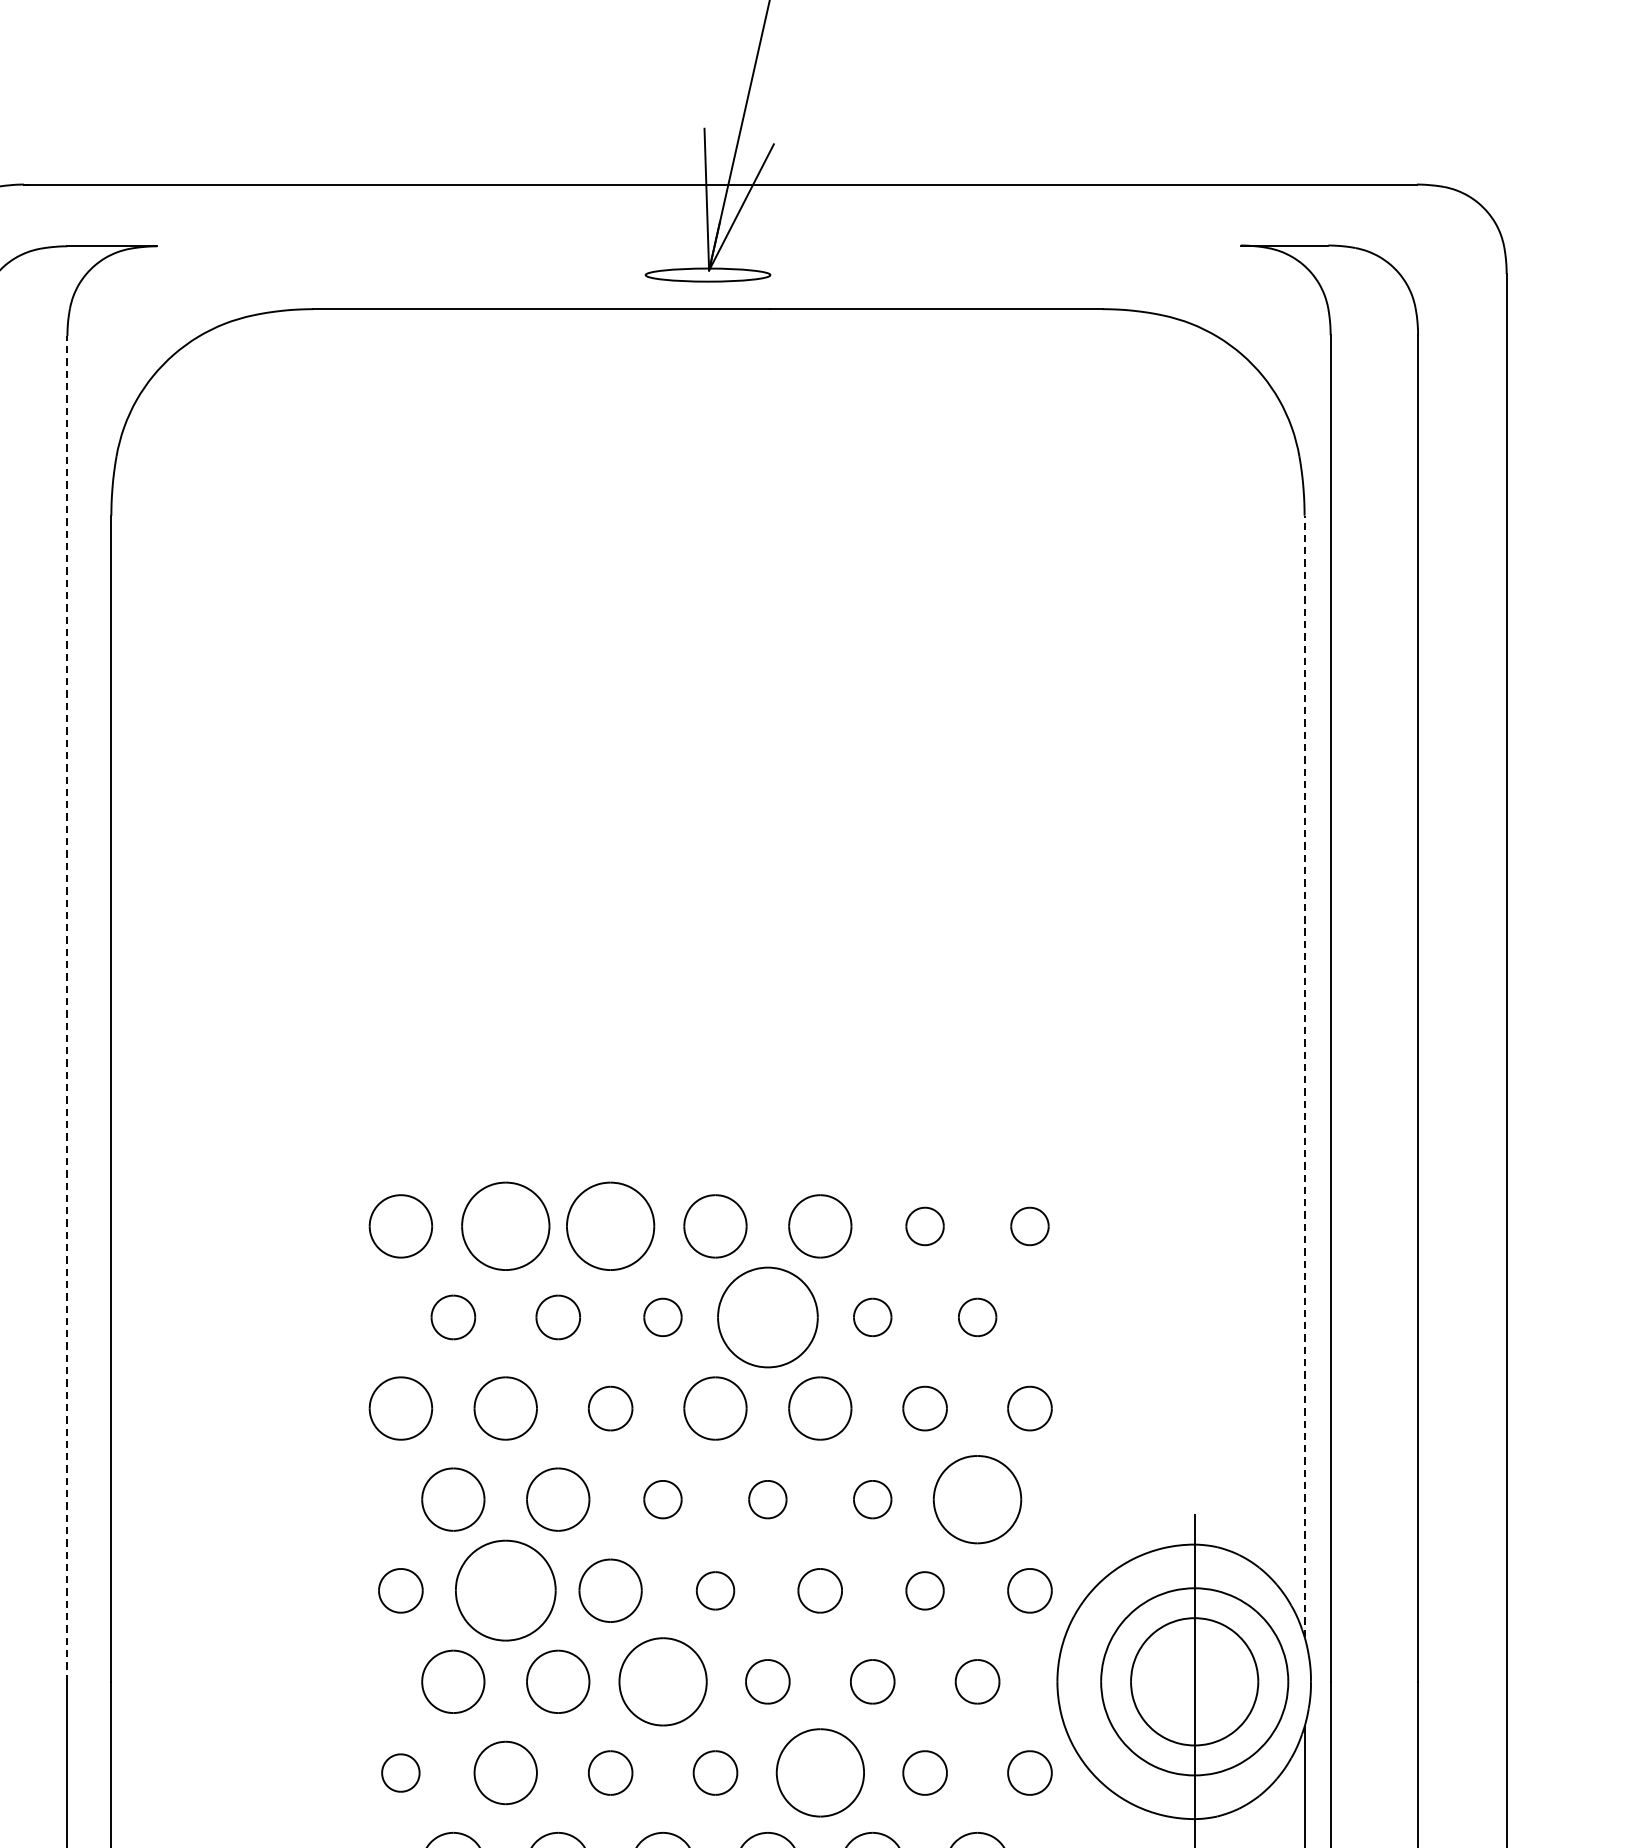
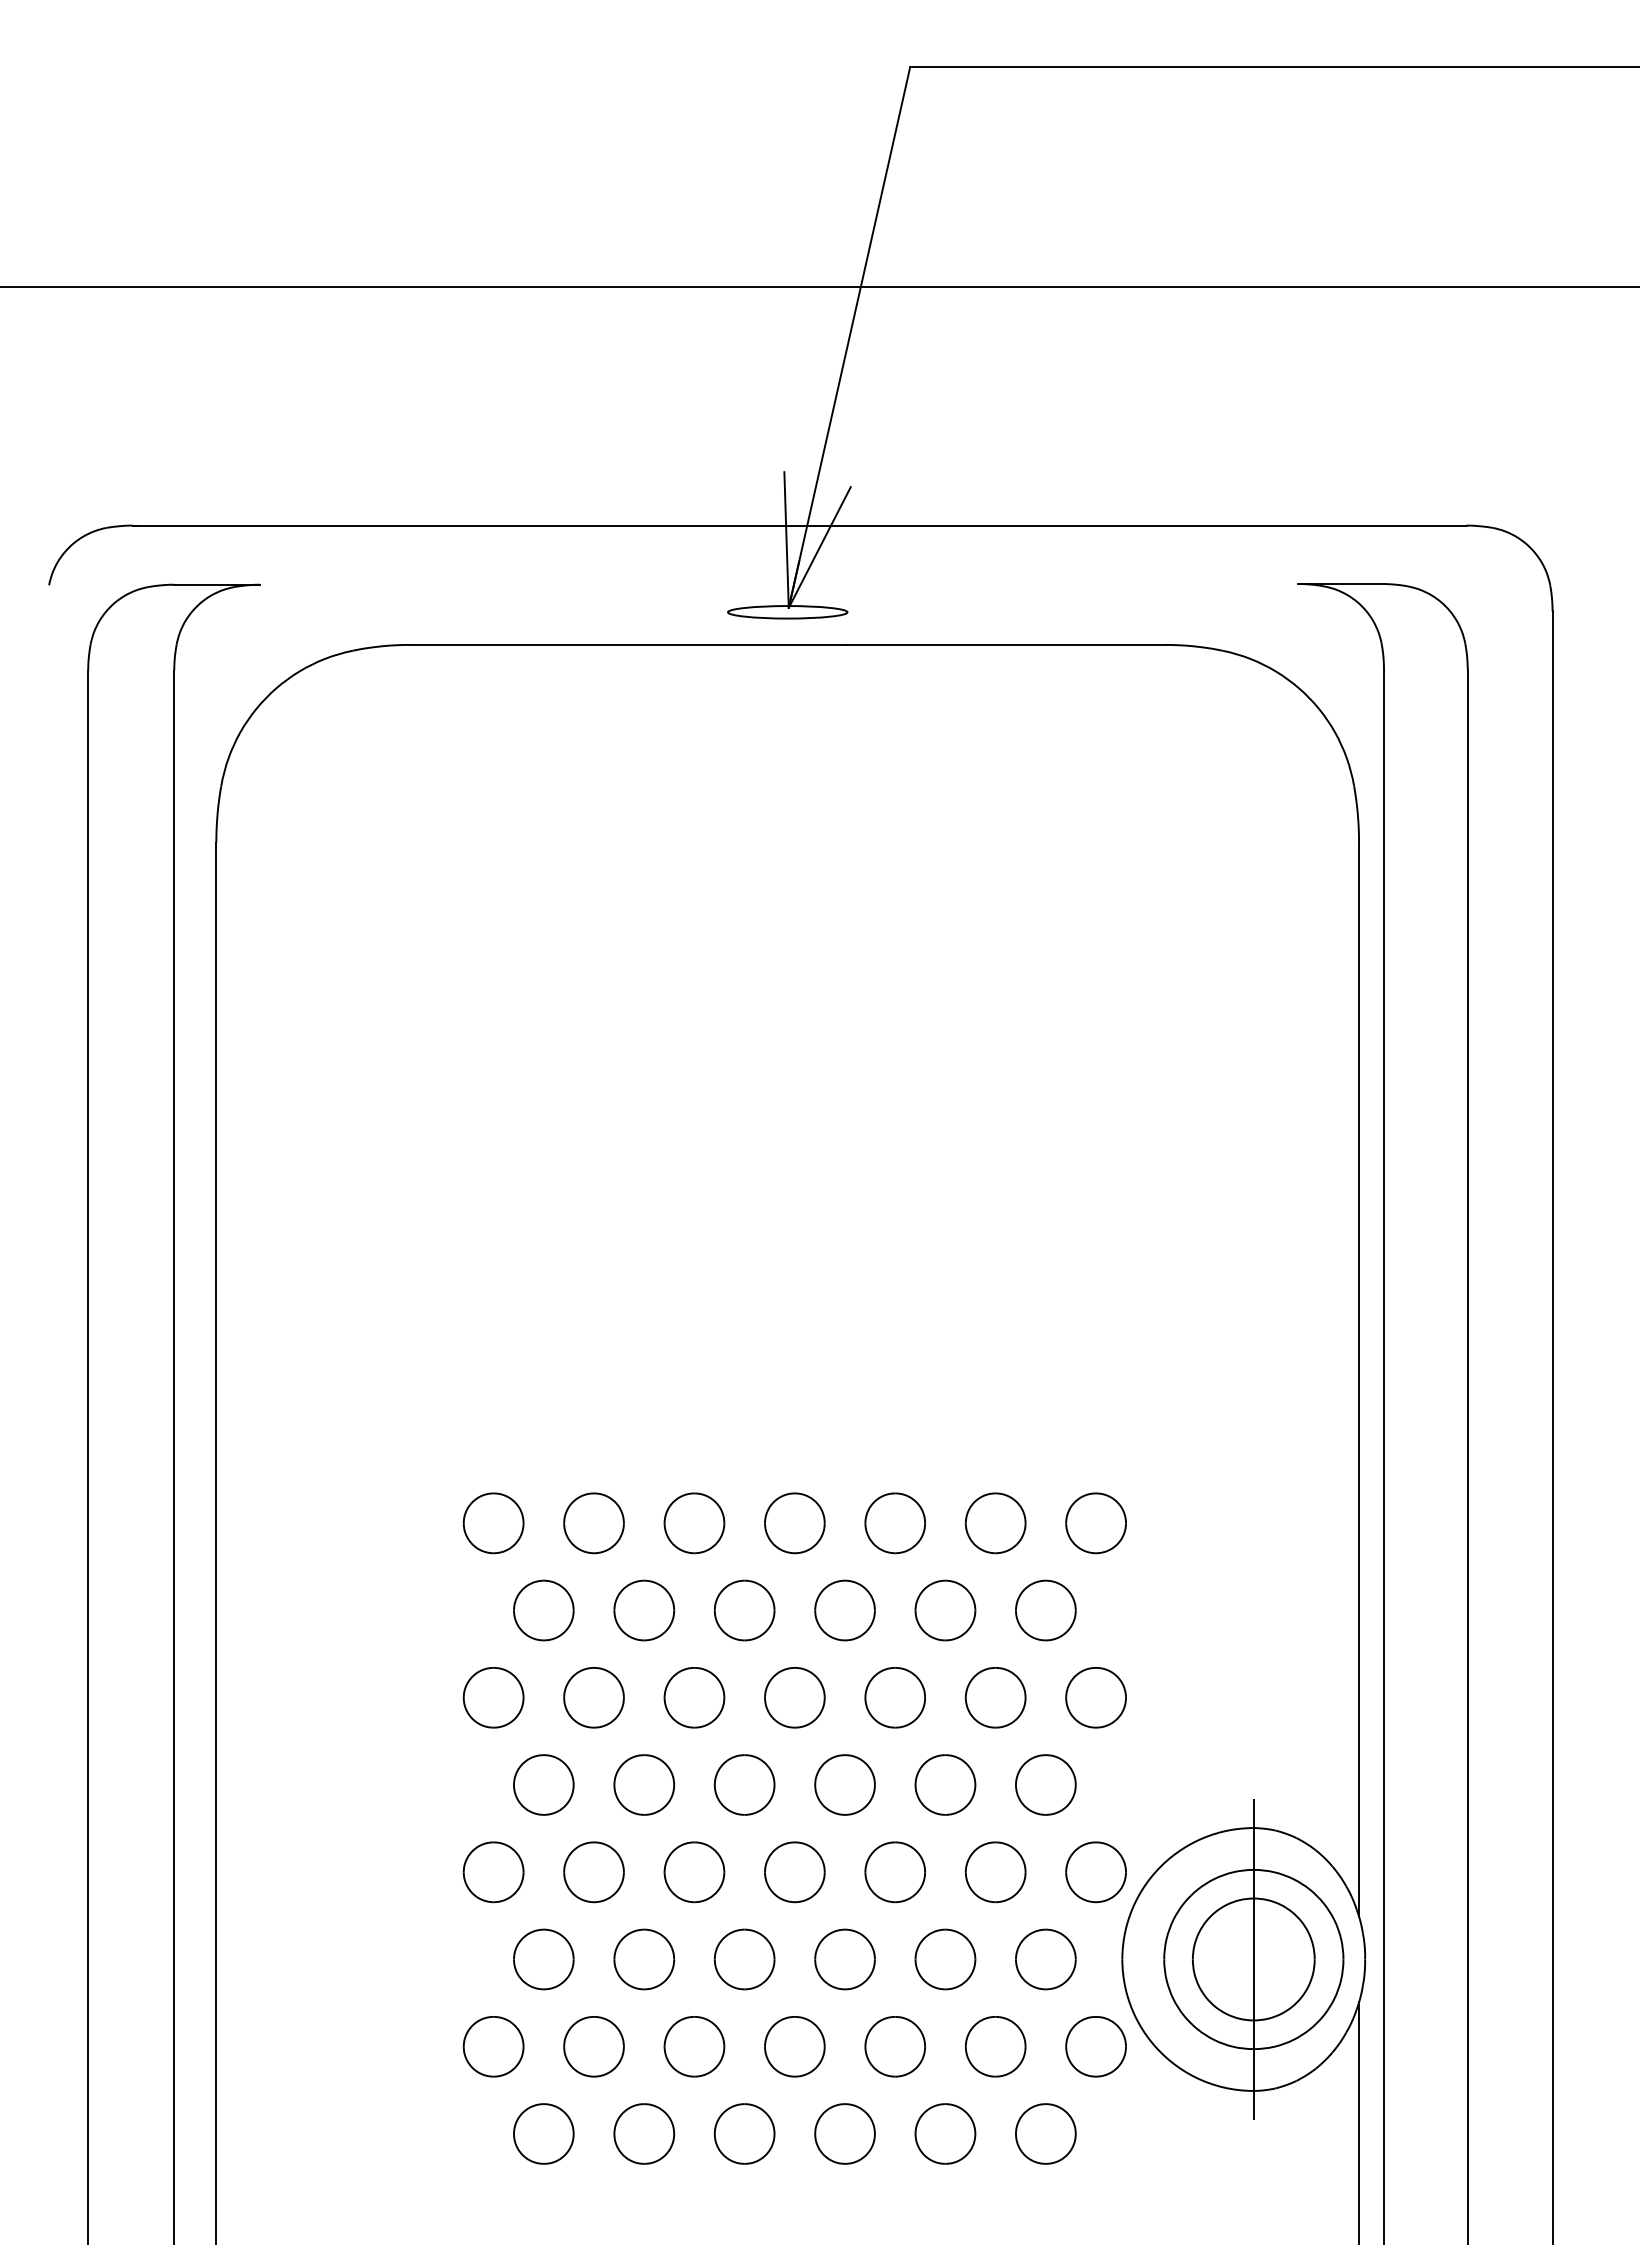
line: (67, 1008) -> (174, 1314), dashed -> solid
line: (1305, 1076) -> (1359, 1379), dashed -> solid
part: (505, 1226) -> (593, 1523), size x0.71
part: (610, 1226) -> (694, 1523), size x0.71
part: (924, 1226) -> (995, 1523), size x1.67
part: (1029, 1226) -> (1095, 1523), size x1.67
part: (452, 1317) -> (543, 1610), size x1.43
part: (558, 1317) -> (644, 1610), size x1.43
part: (662, 1317) -> (744, 1610), size x1.67
part: (767, 1317) -> (844, 1610), size x0.62
part: (872, 1317) -> (945, 1610), size x1.67
part: (977, 1317) -> (1045, 1610), size x1.67
part: (610, 1408) -> (694, 1697), size x1.43
part: (924, 1408) -> (995, 1697), size x1.43
part: (1029, 1408) -> (1095, 1697), size x1.43
part: (662, 1499) -> (744, 1784), size x1.67
part: (767, 1499) -> (844, 1784), size x1.67
part: (872, 1499) -> (945, 1784), size x1.67
part: (977, 1499) -> (1045, 1784), size x0.71
part: (400, 1591) -> (493, 1872), size x1.43
part: (505, 1591) -> (593, 1872), size x0.62
part: (715, 1591) -> (794, 1872), size x1.67
part: (819, 1591) -> (894, 1872), size x1.43
part: (924, 1591) -> (995, 1872), size x1.67
part: (1029, 1591) -> (1095, 1872), size x1.43
part: (662, 1681) -> (744, 1959), size x0.71
part: (767, 1681) -> (844, 1959), size x1.43
part: (872, 1681) -> (945, 1959), size x1.43
part: (977, 1681) -> (1045, 1959), size x1.43
part: (400, 1772) -> (493, 2046), size x1.67
part: (610, 1772) -> (694, 2046), size x1.43
part: (715, 1772) -> (794, 2046), size x1.43
part: (819, 1772) -> (894, 2046), size x0.71
part: (924, 1772) -> (995, 2046), size x1.43
part: (1029, 1772) -> (1095, 2046), size x1.43

